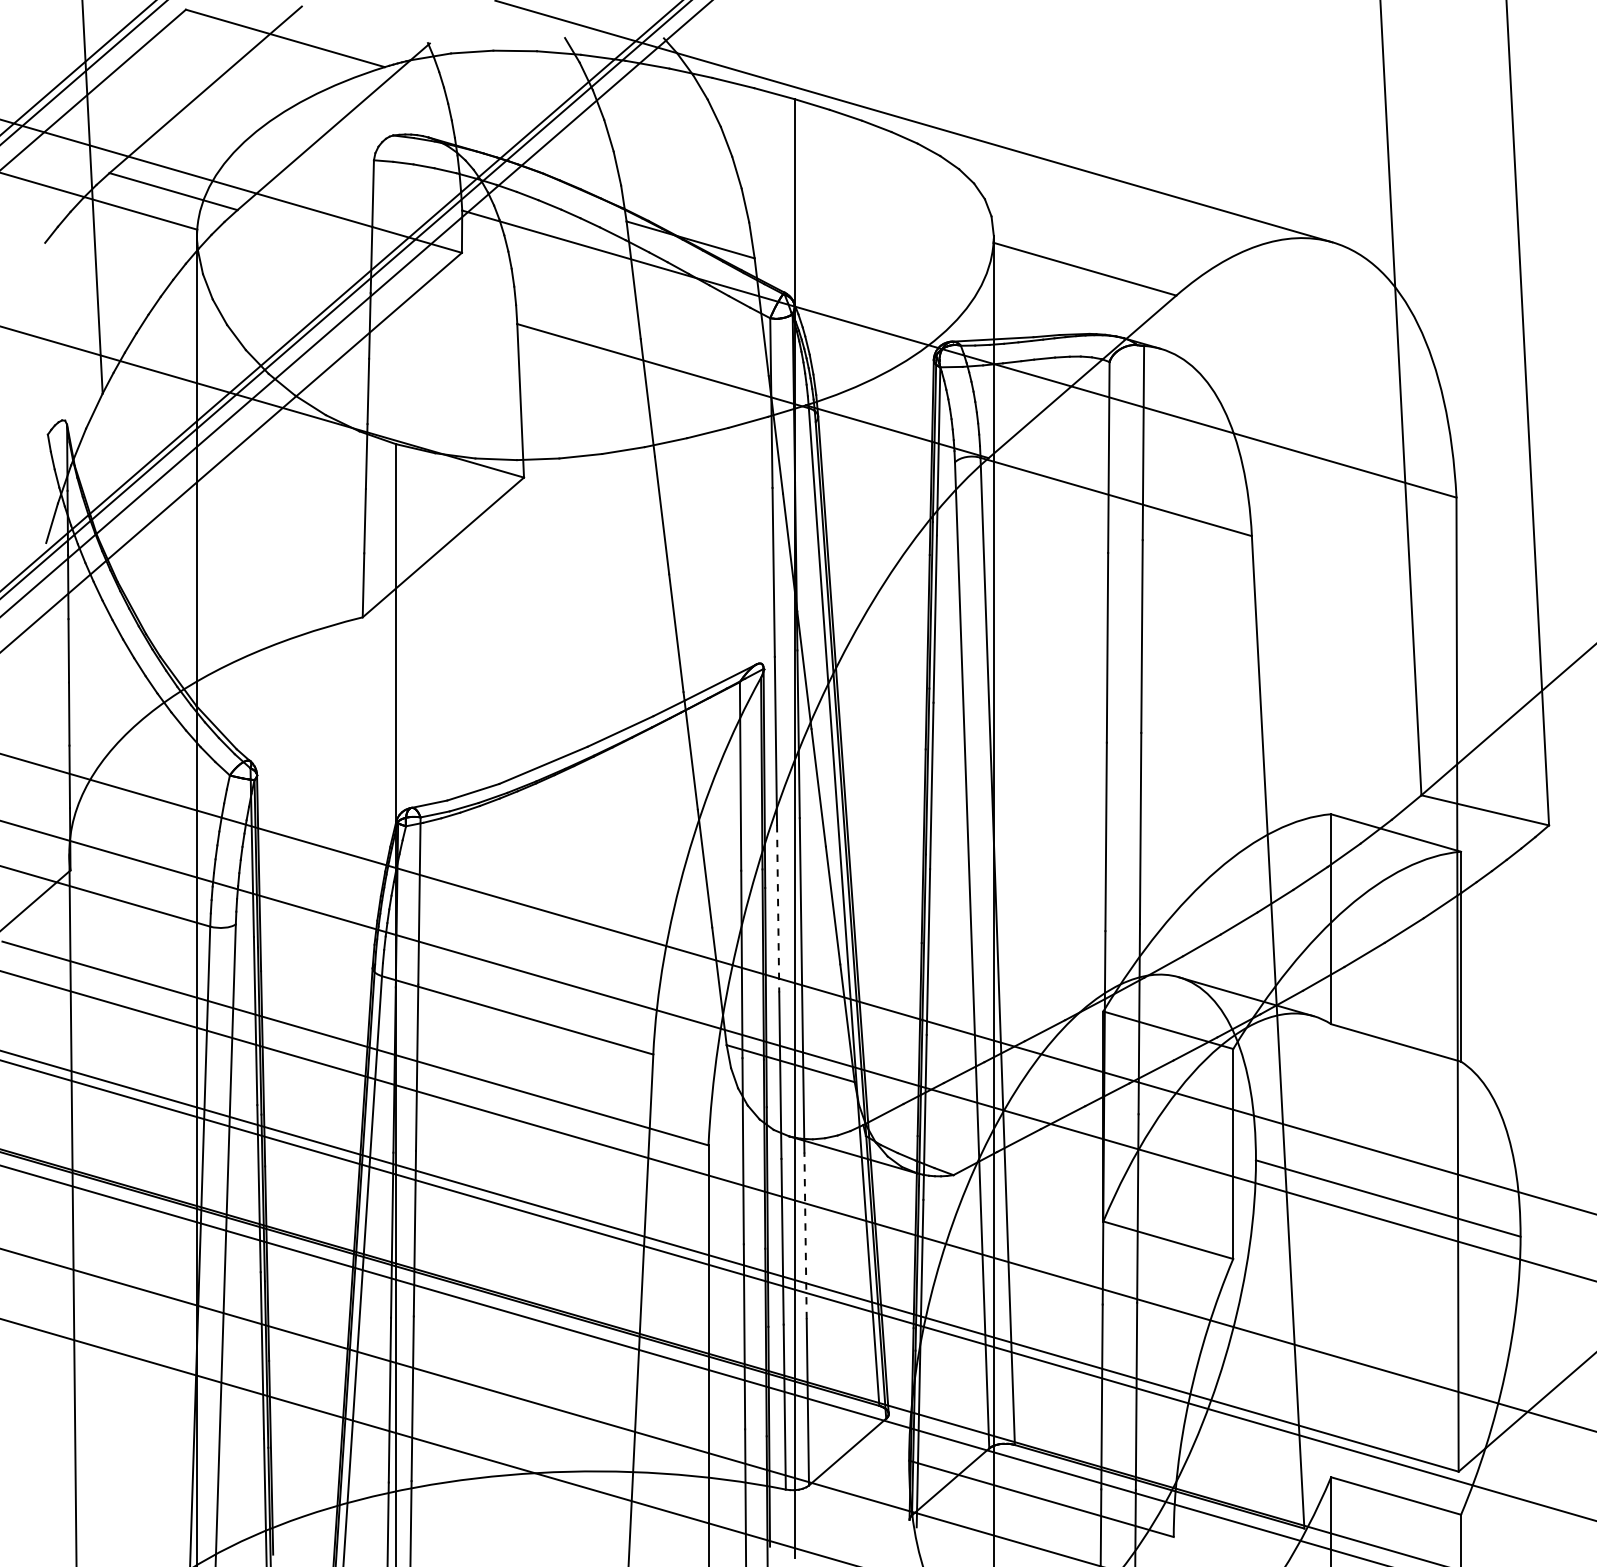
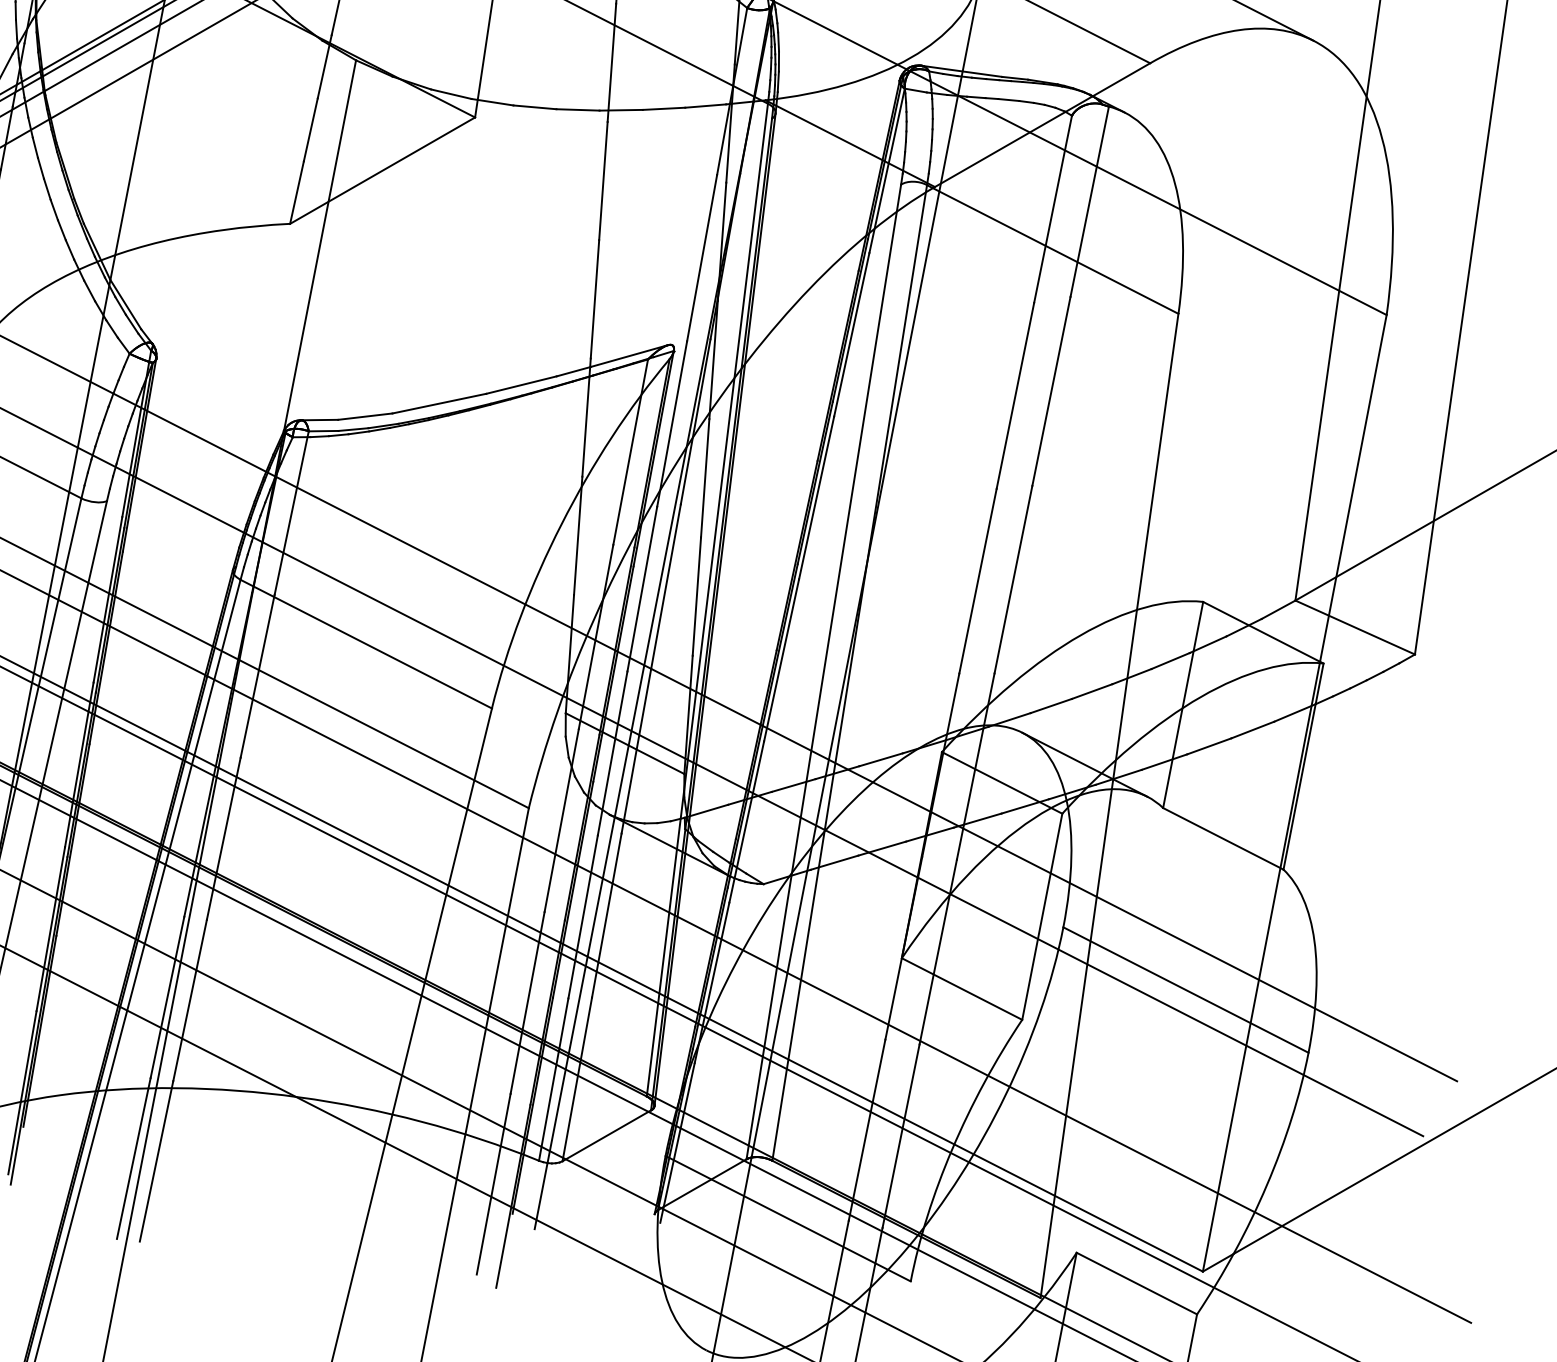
line: (778, 908) -> (642, 589), dashed -> solid
line: (805, 1235) -> (606, 915), dashed -> solid

